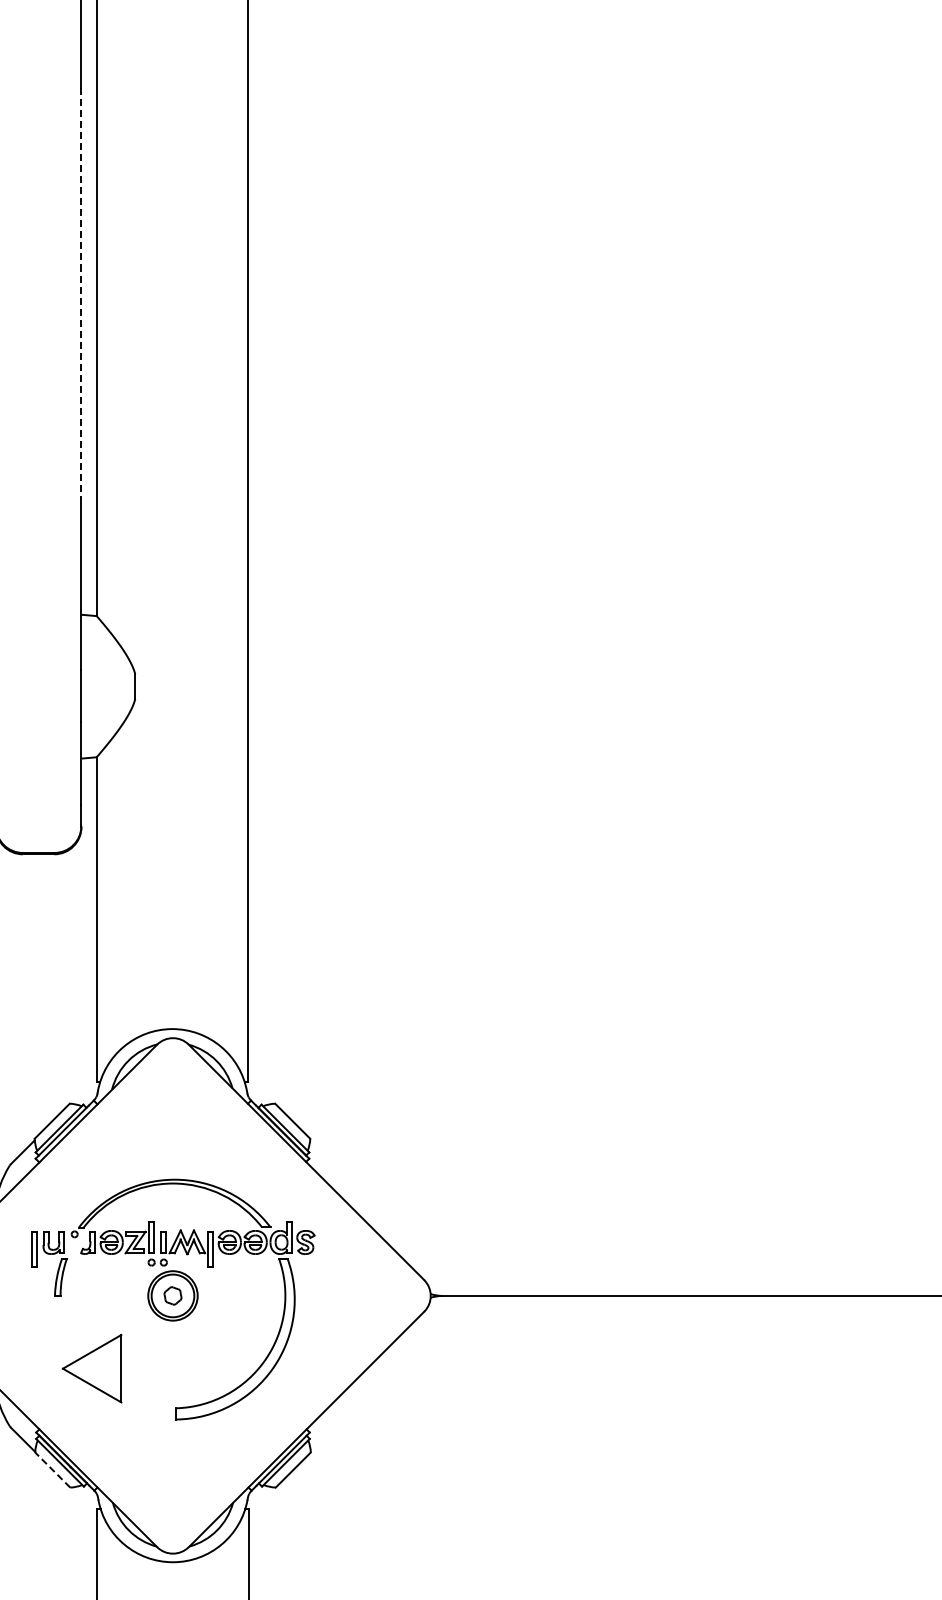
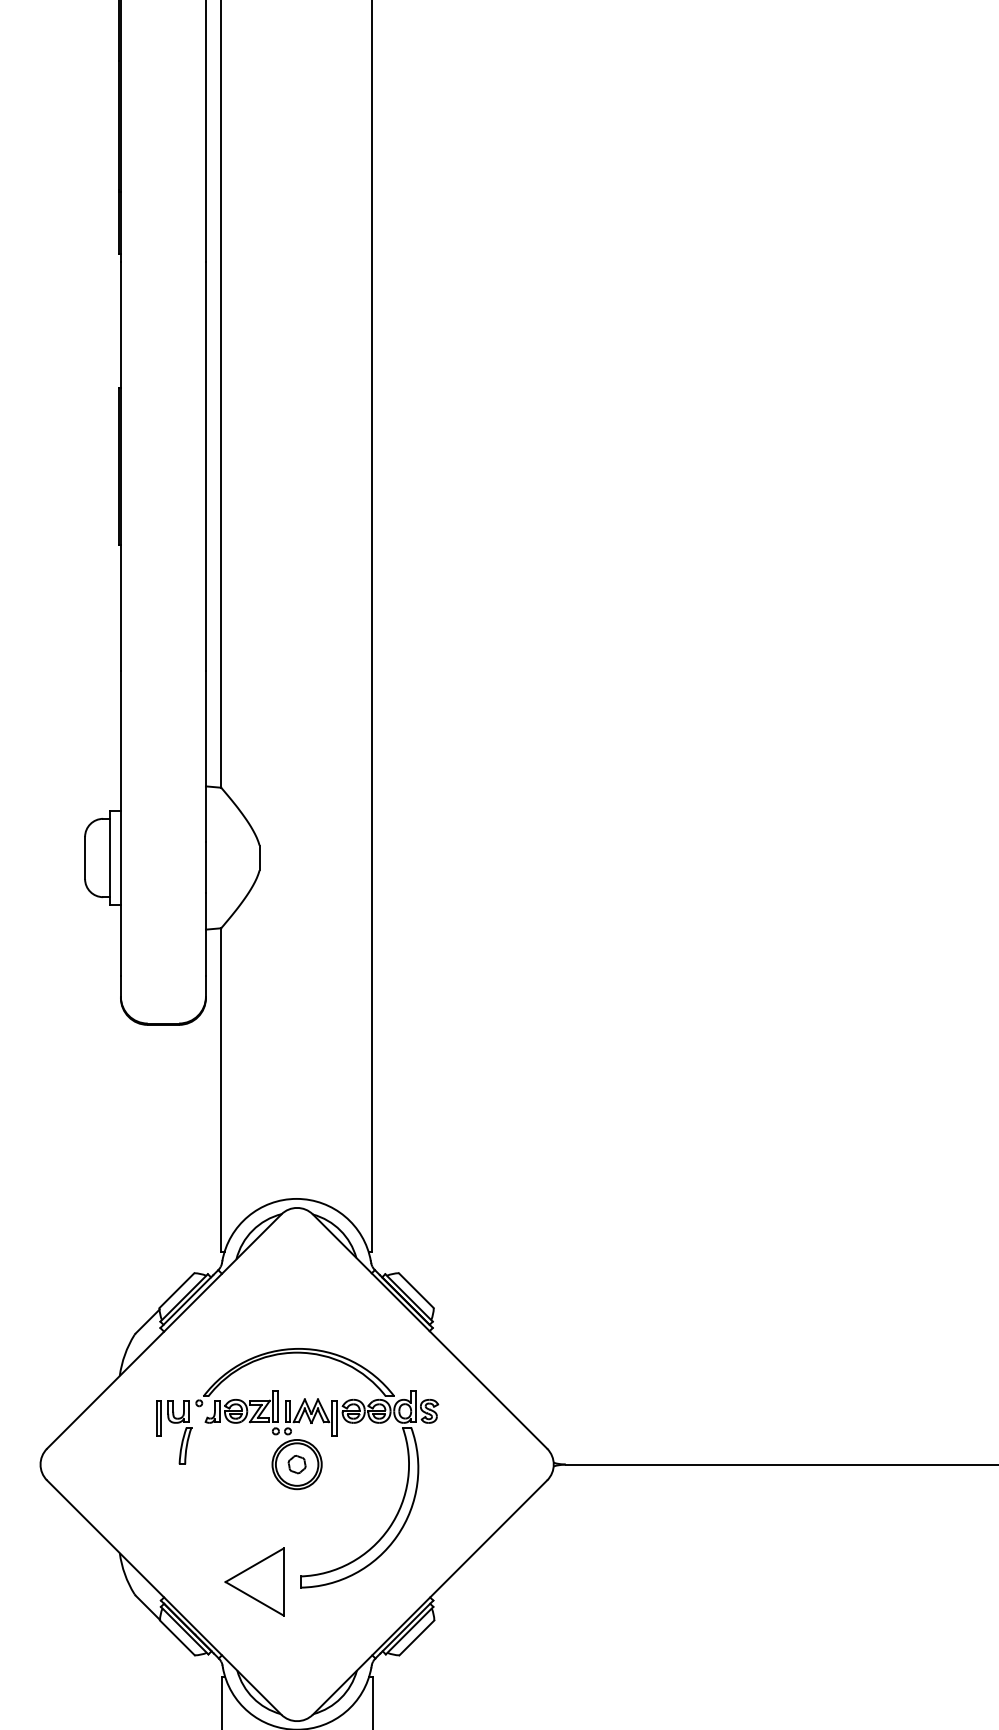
line: (80, 293) -> (205, 466), dashed -> solid
part: (91, 1368) -> (254, 1581), moved
line: (52, 1469) -> (177, 1637), dashed -> solid

